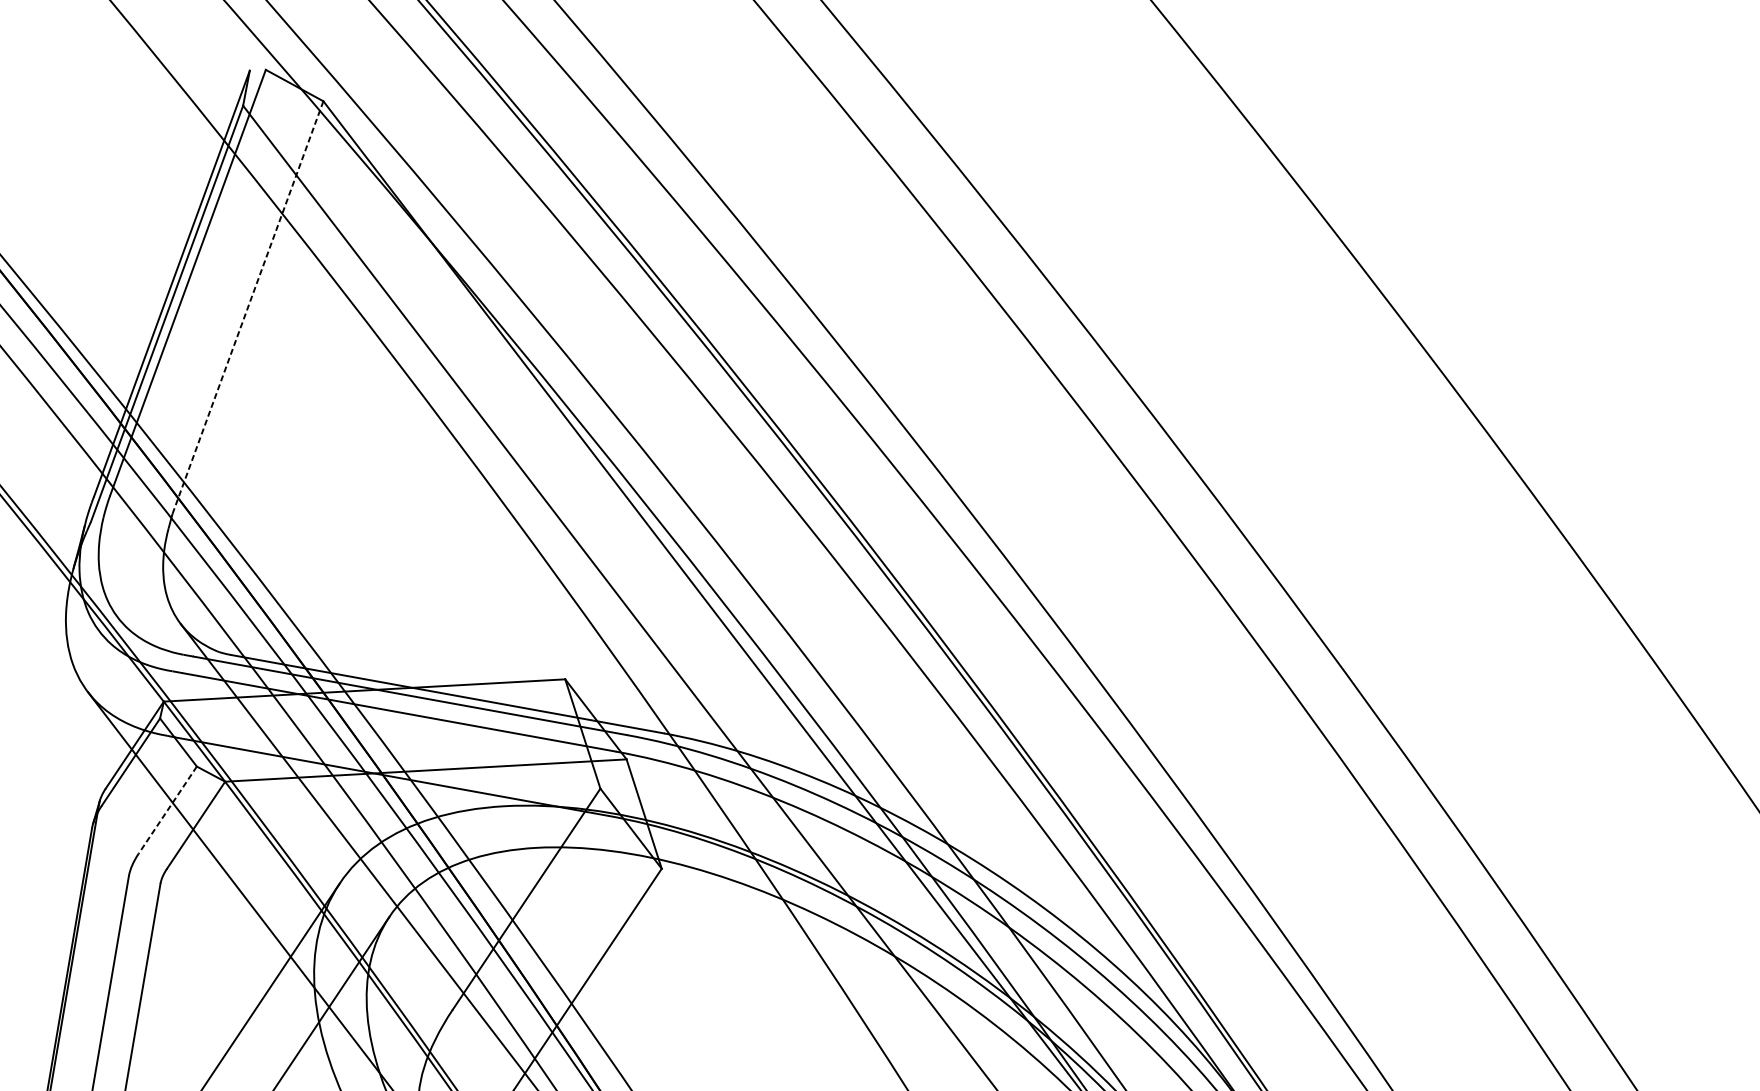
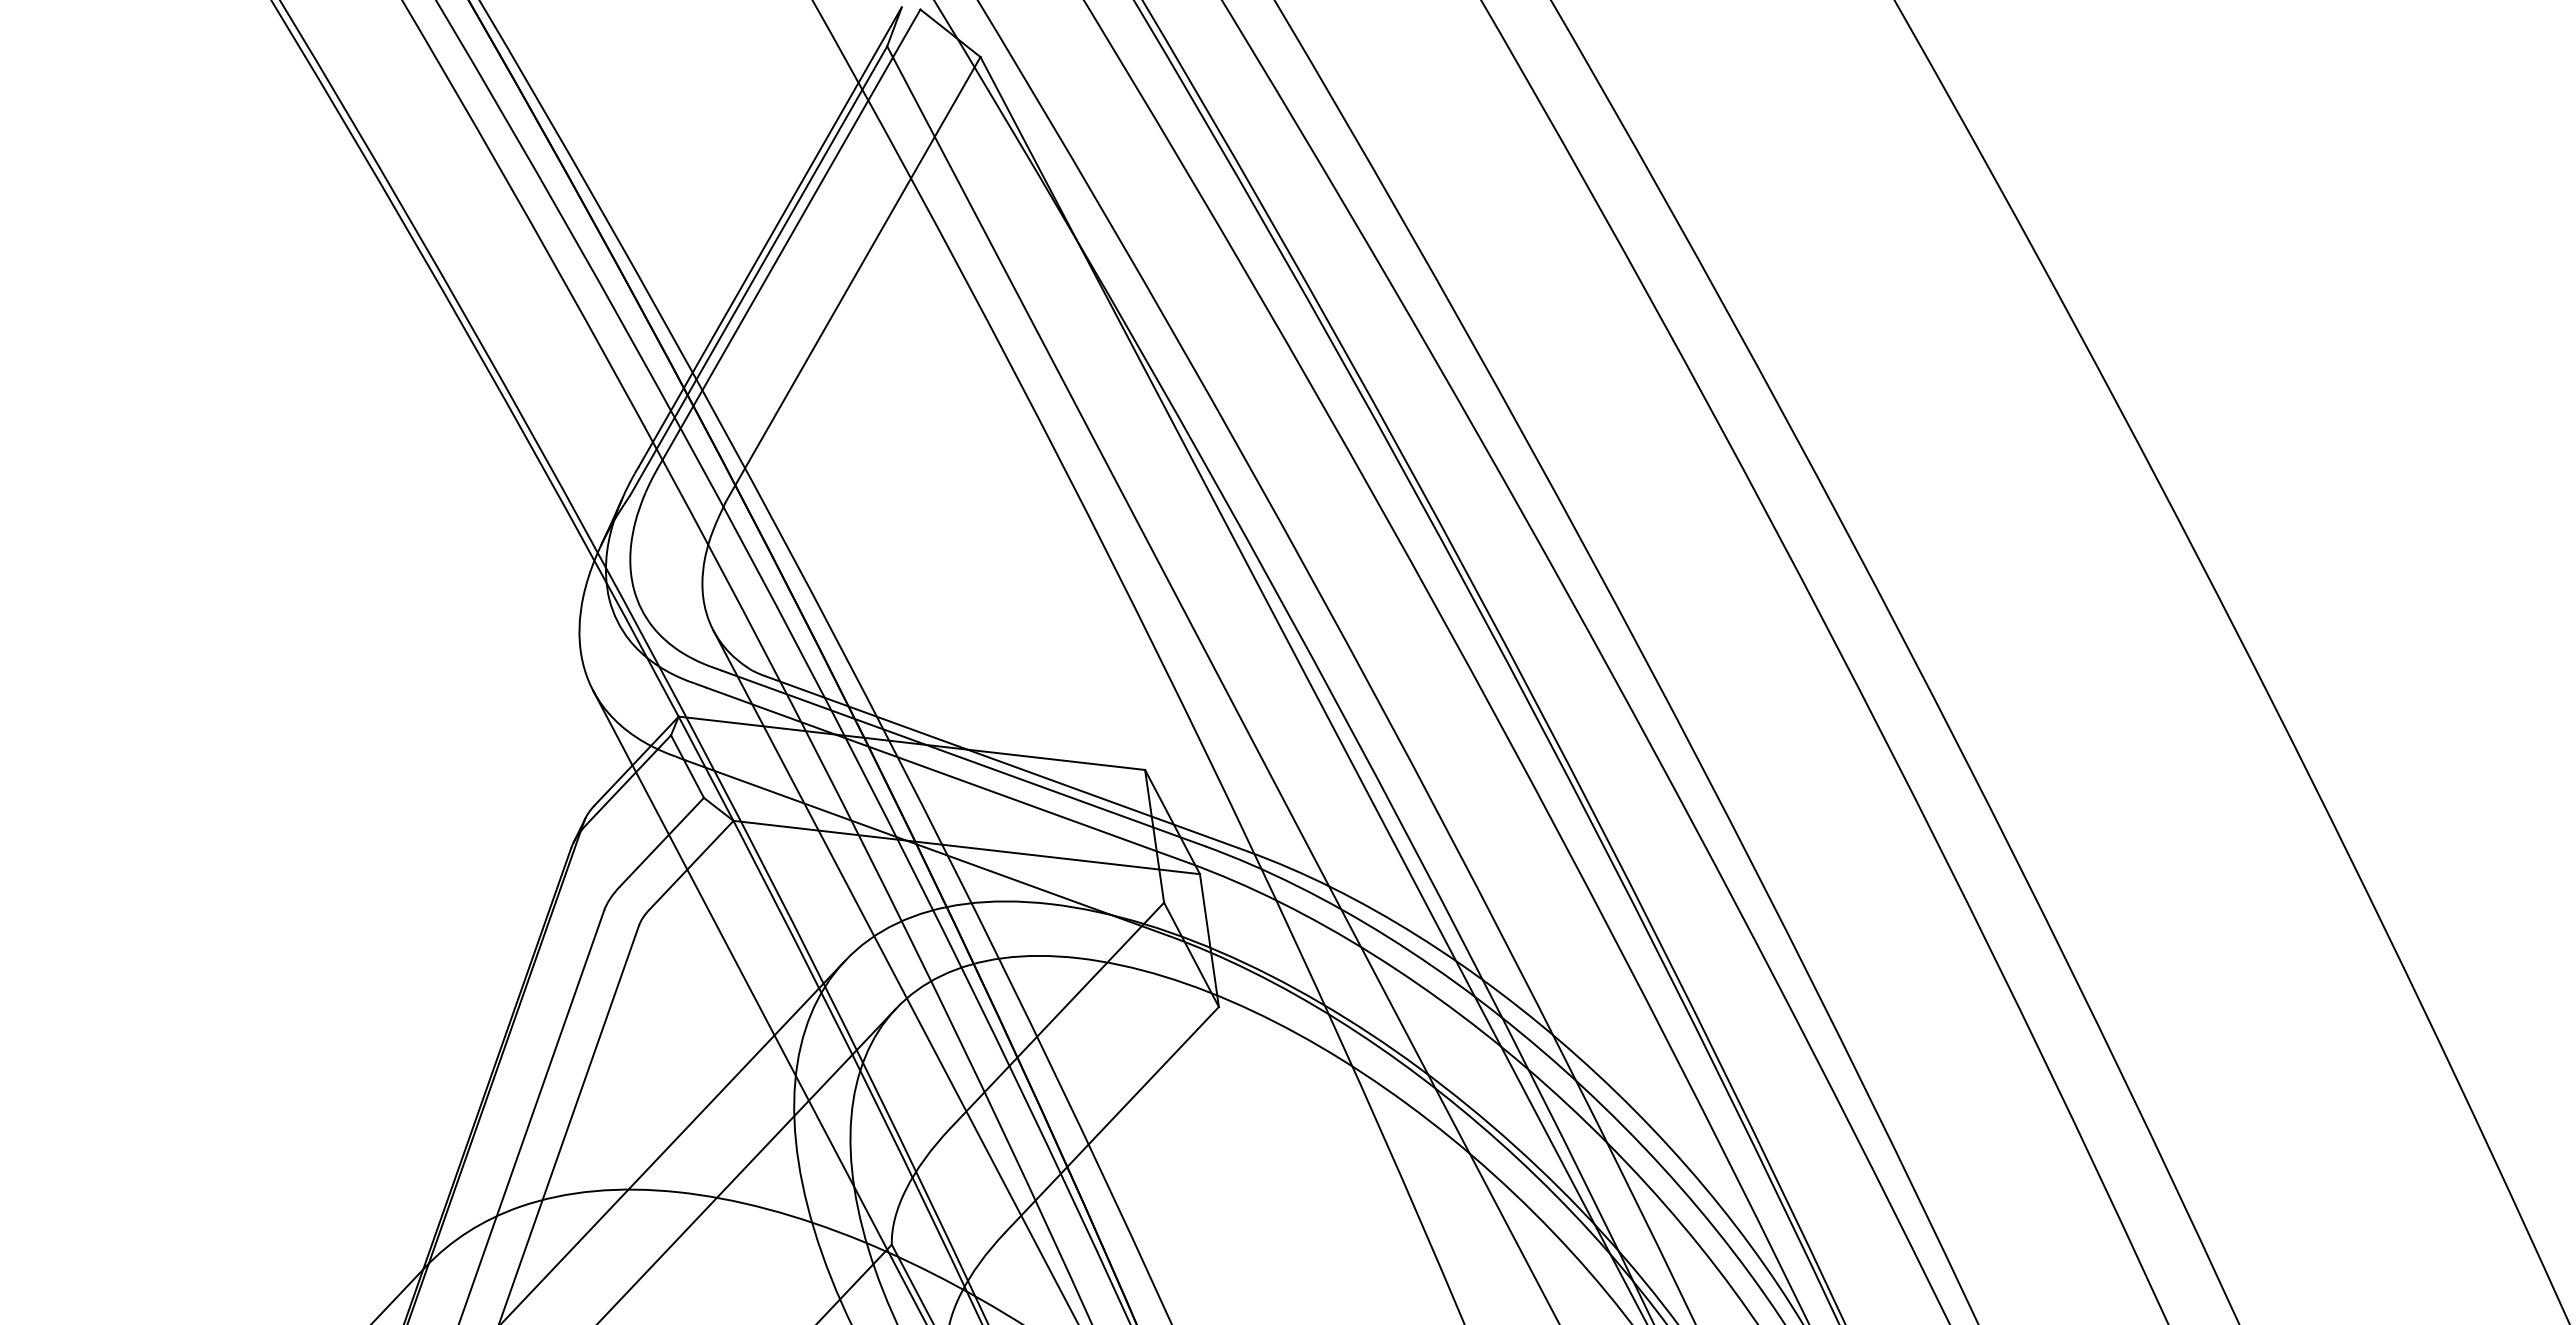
line: (247, 307) -> (852, 279), dashed -> solid
line: (167, 810) -> (661, 842), dashed -> solid

